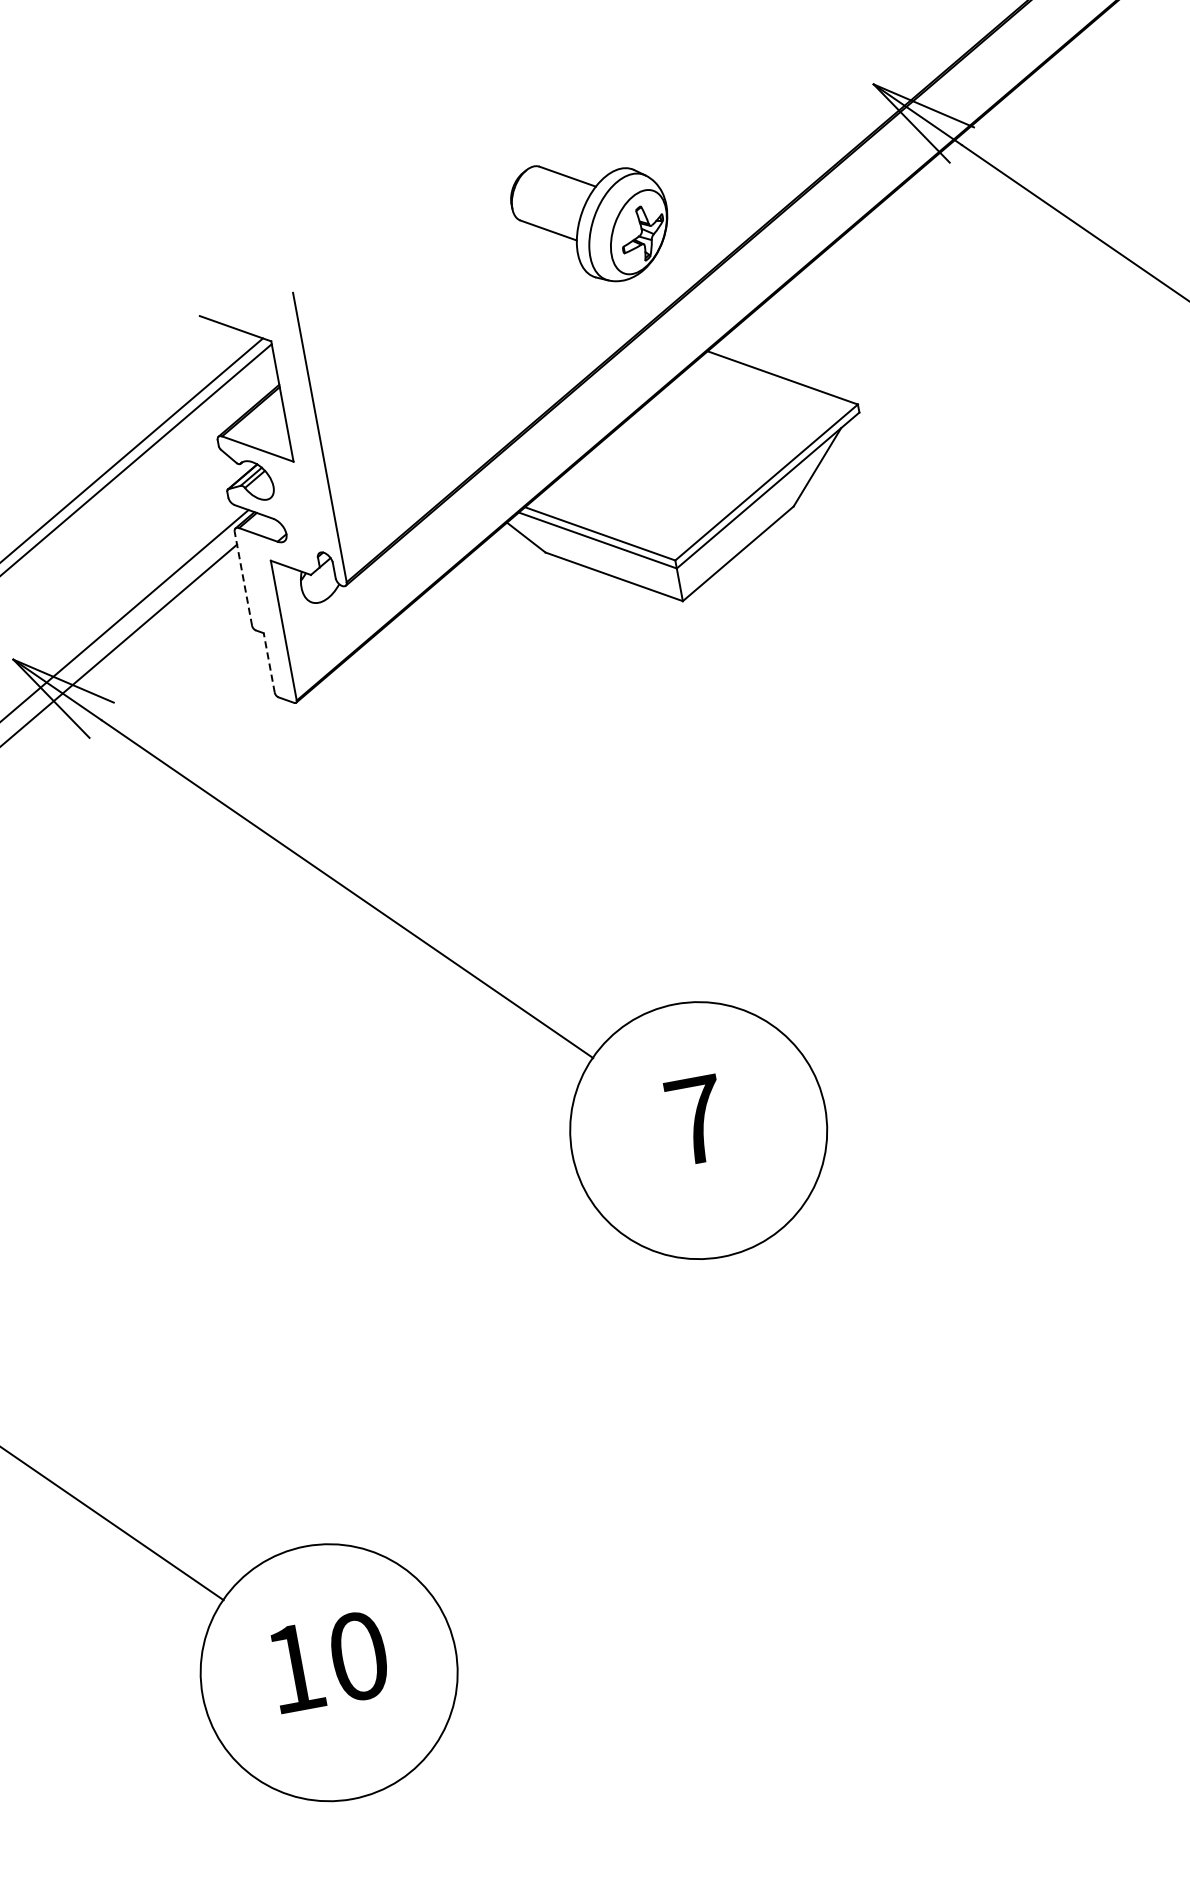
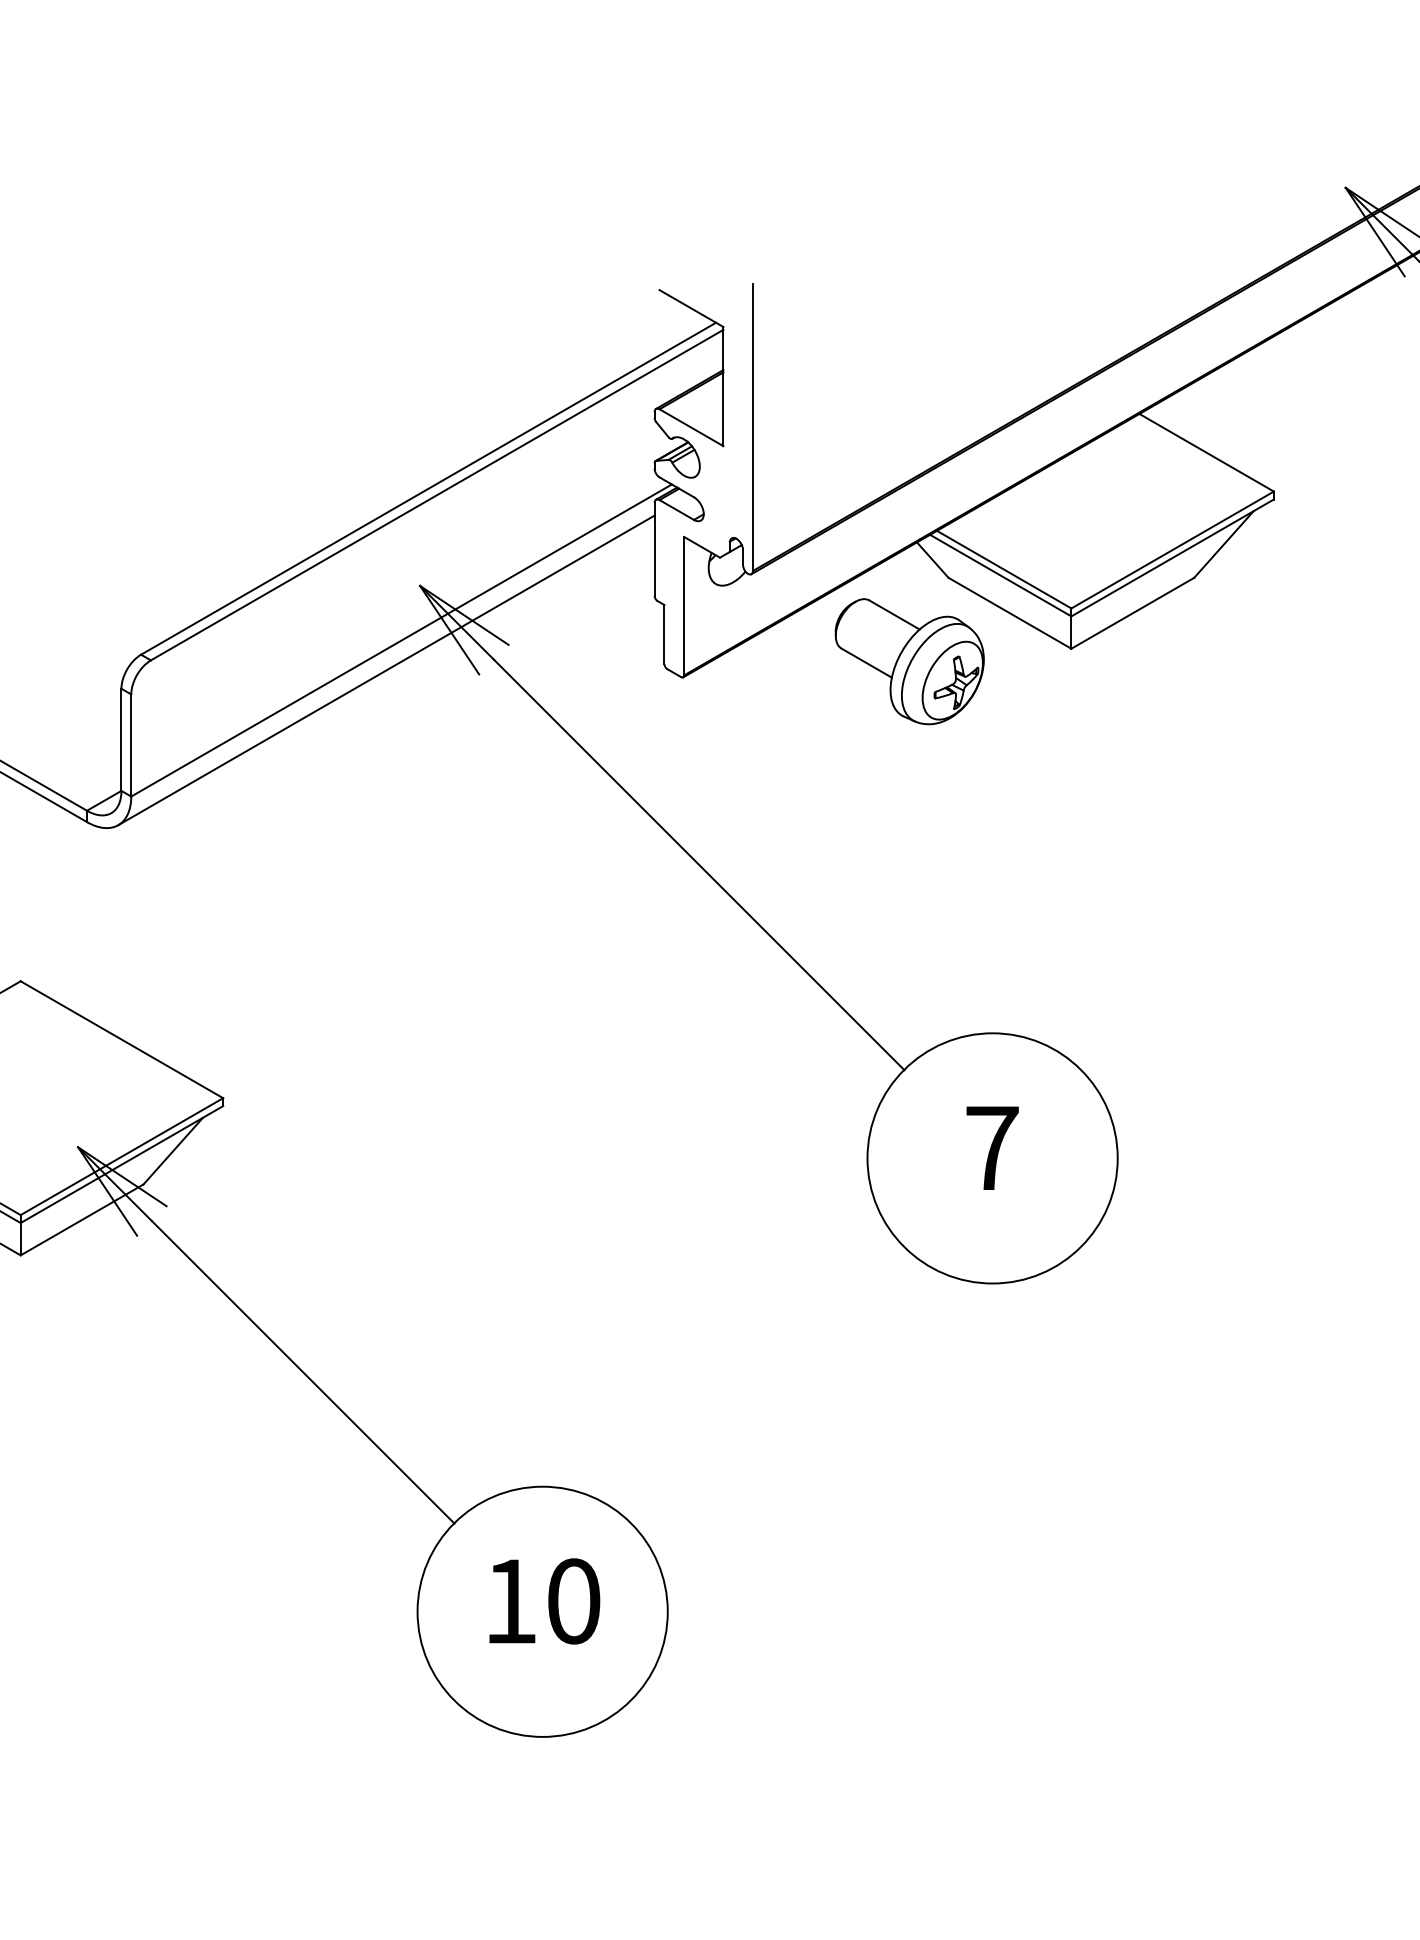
part: (591, 220) -> (909, 661), moved
line: (243, 578) -> (654, 549), dashed -> solid
line: (269, 662) -> (664, 634), dashed -> solid

